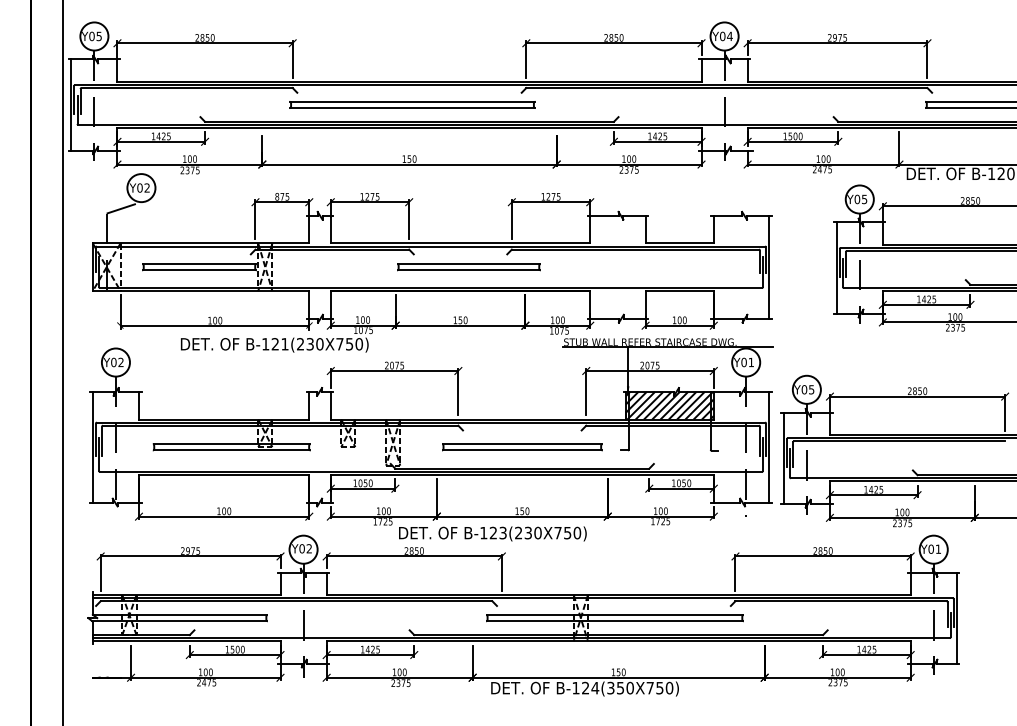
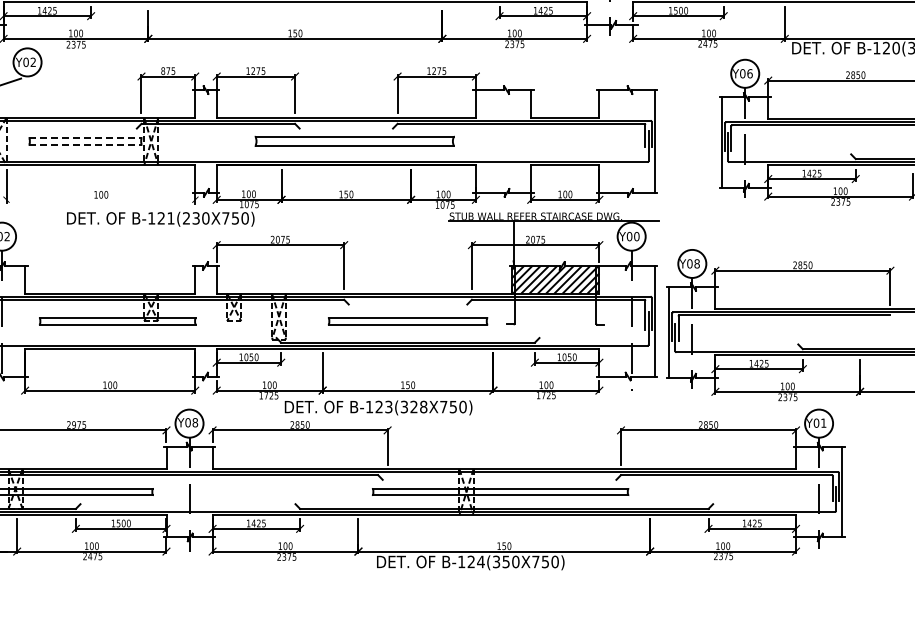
text: (864, 199) -> (749, 73), Y05 -> Y06
line: (199, 264) -> (85, 138), solid -> dashed
part: (468, 267) -> (354, 141), size x1.4
line: (199, 270) -> (85, 144), solid -> dashed
line: (214, 325) -> (100, 199), removed
text: (751, 362) -> (637, 236), Y01 -> Y00
text: (811, 389) -> (696, 263), Y05 -> Y08
text: (528, 533) -> (414, 407), B-123(230X750) -> B-123(328X750)
text: (309, 548) -> (195, 422), Y02 -> Y08

